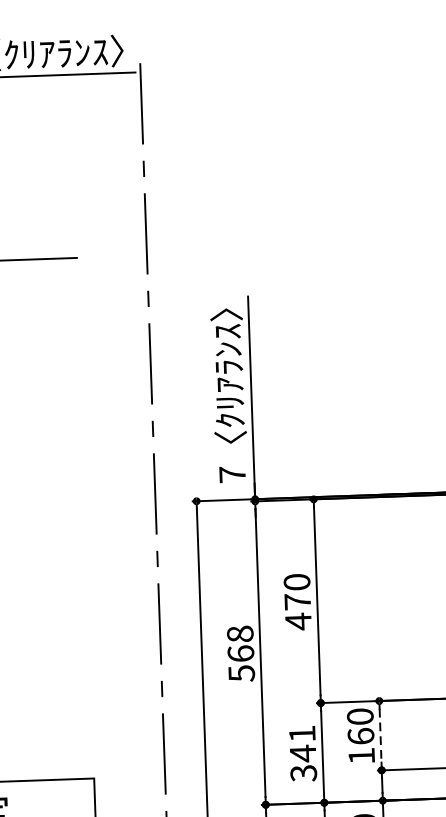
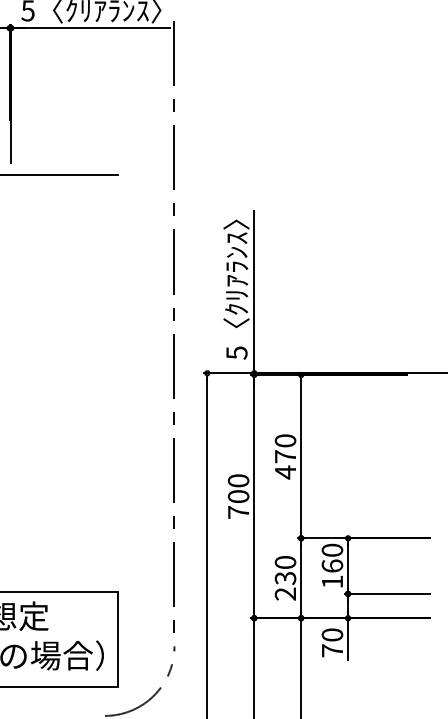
text: (232, 474) -> (236, 352), 7 -> 5
text: (240, 653) -> (238, 496), 568 -> 700
line: (381, 736) -> (348, 566), dashed -> solid
text: (303, 753) -> (285, 578), 341 -> 230

